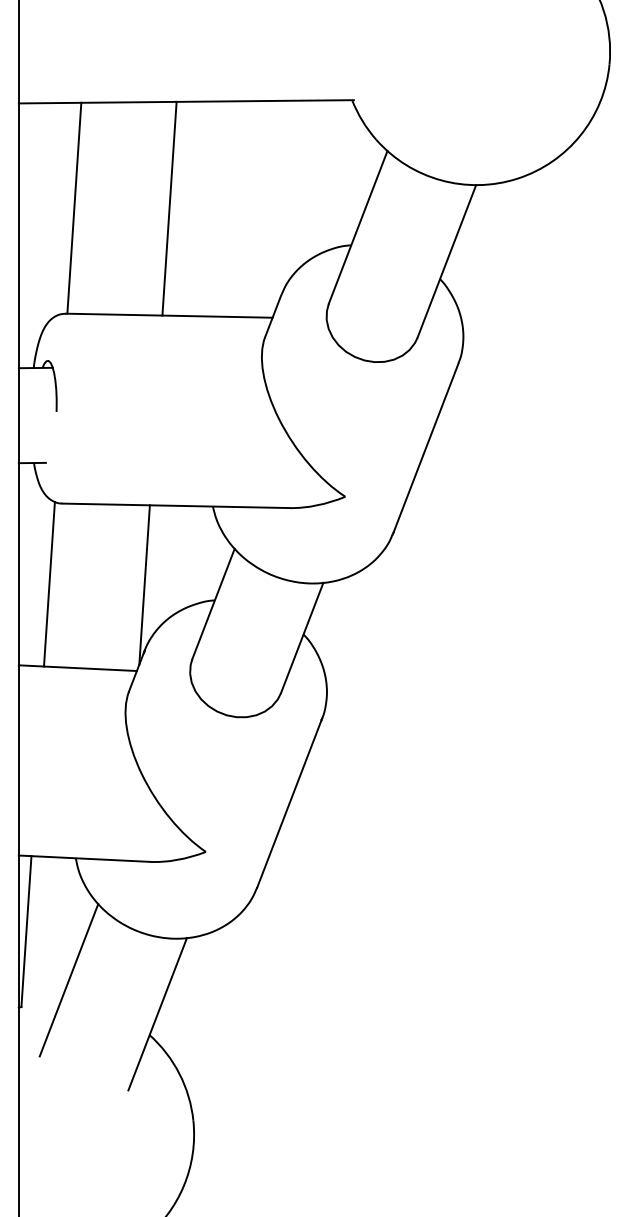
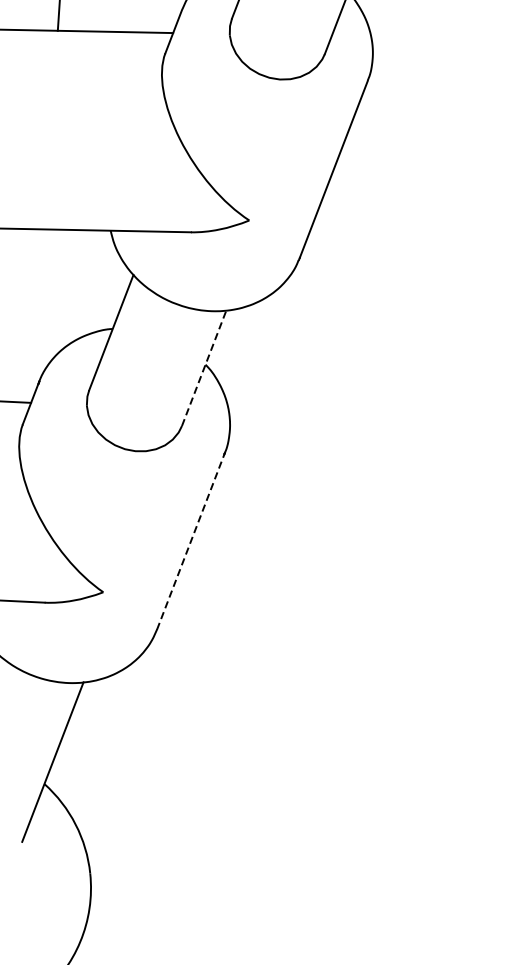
line: (144, 584) -> (39, 312), removed
line: (302, 637) -> (204, 367), solid -> dashed
line: (289, 802) -> (190, 540), solid -> dashed

